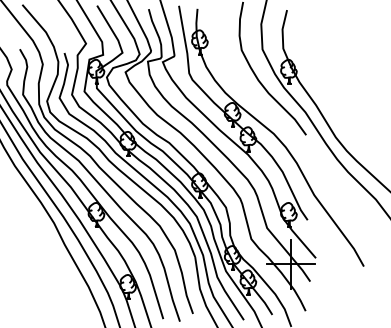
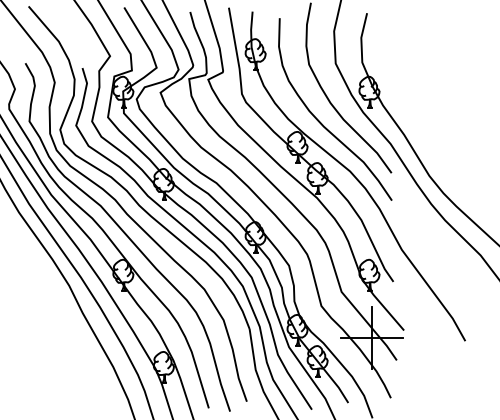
curve: (251, 95) -> (321, 122), added

